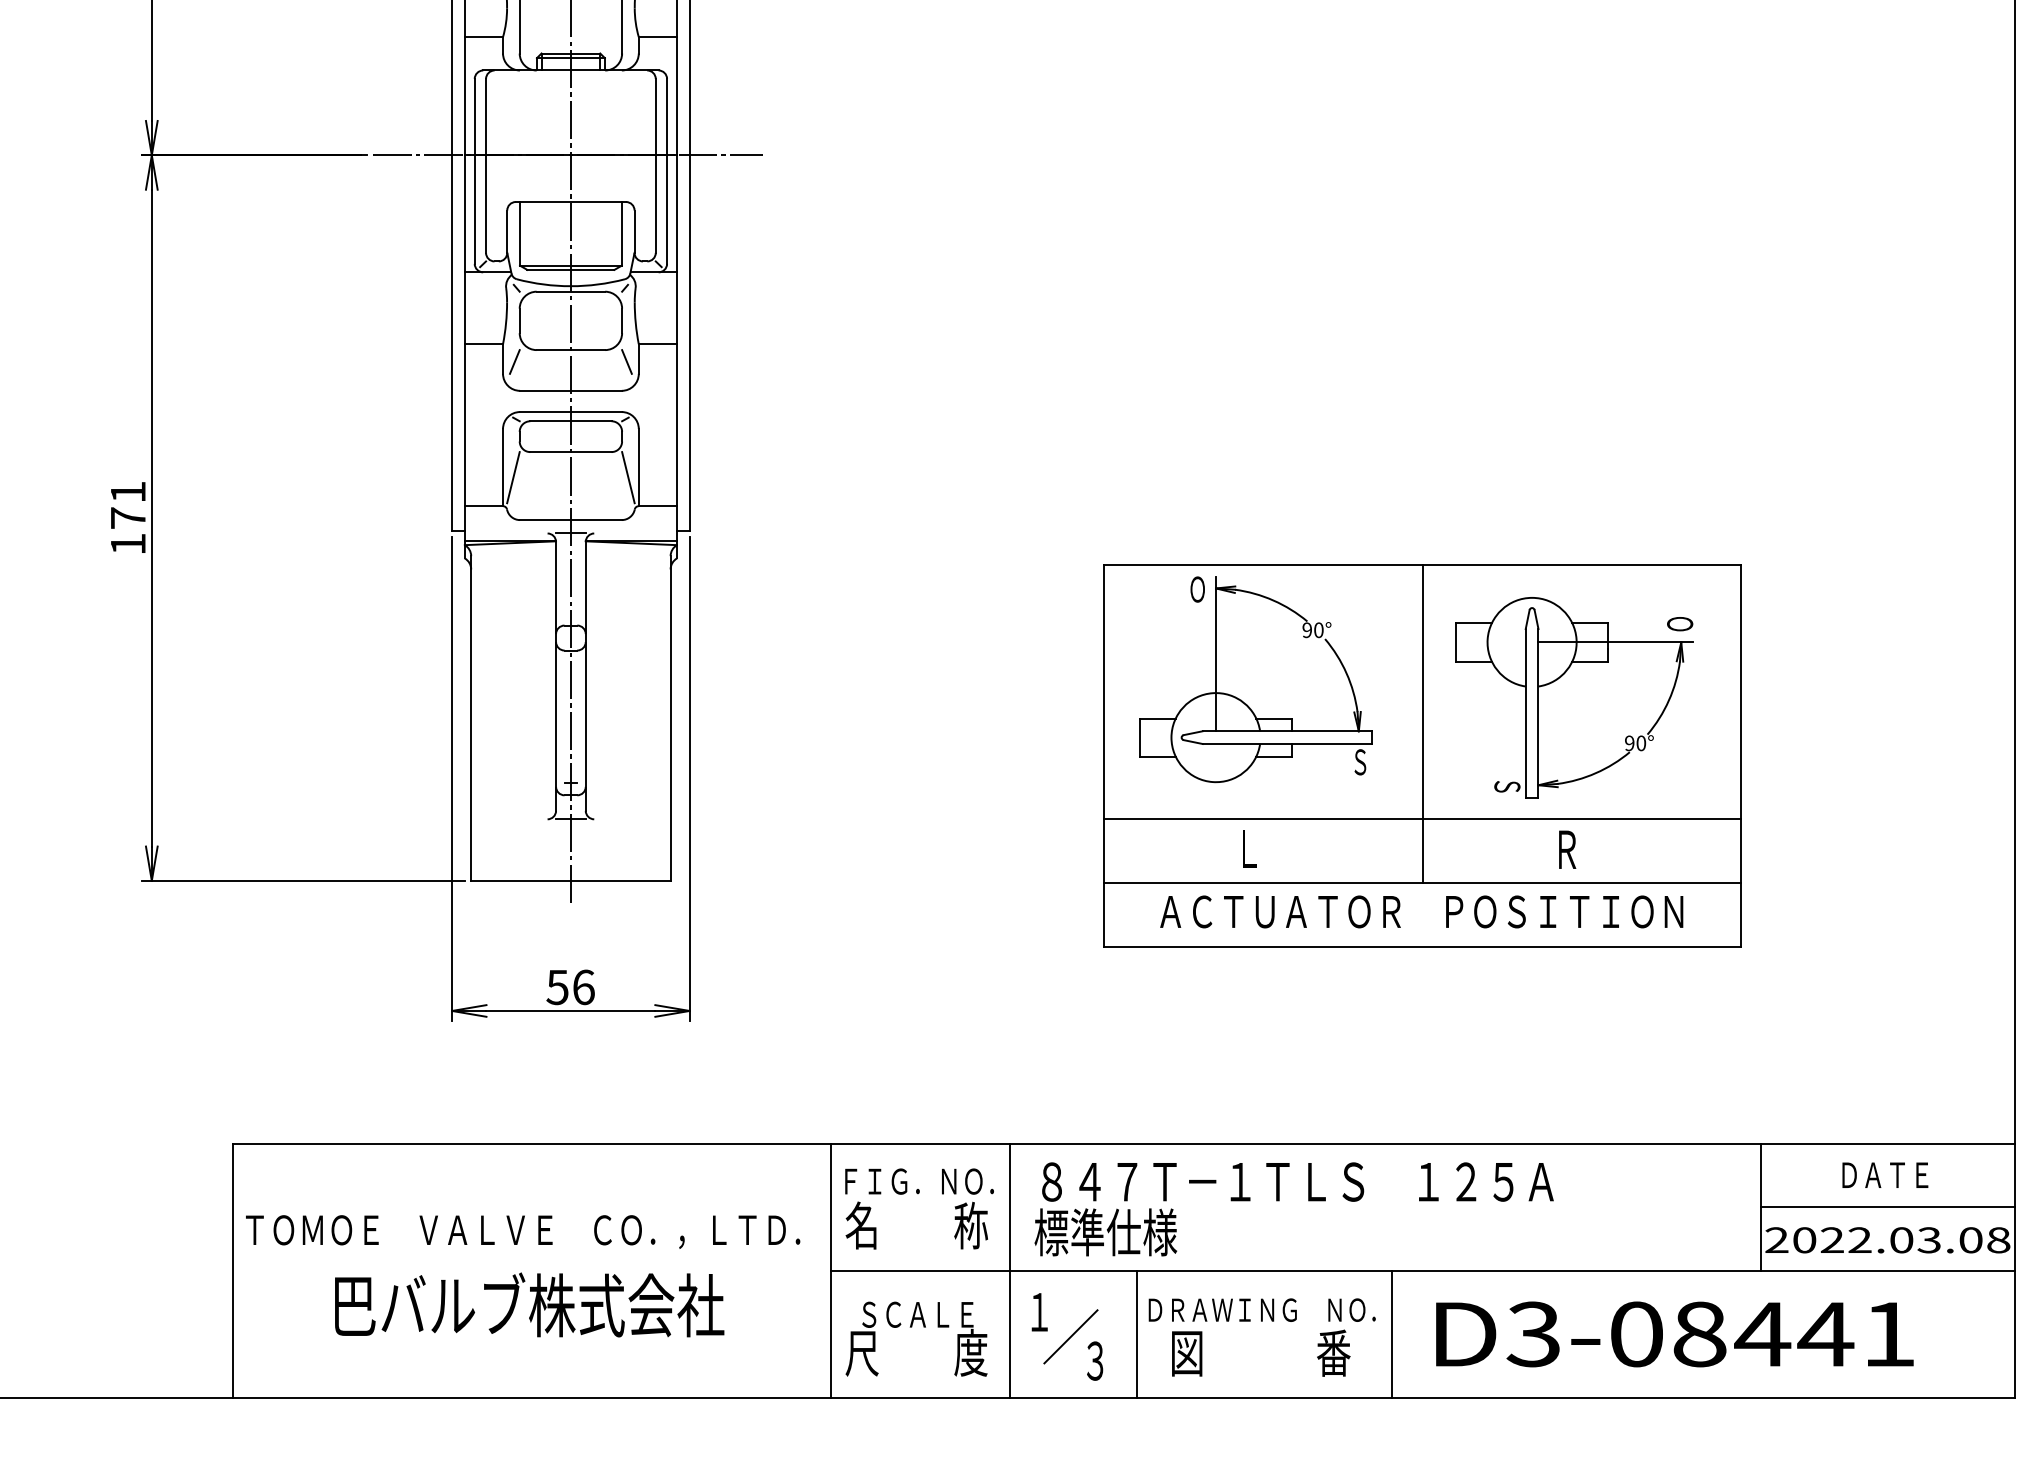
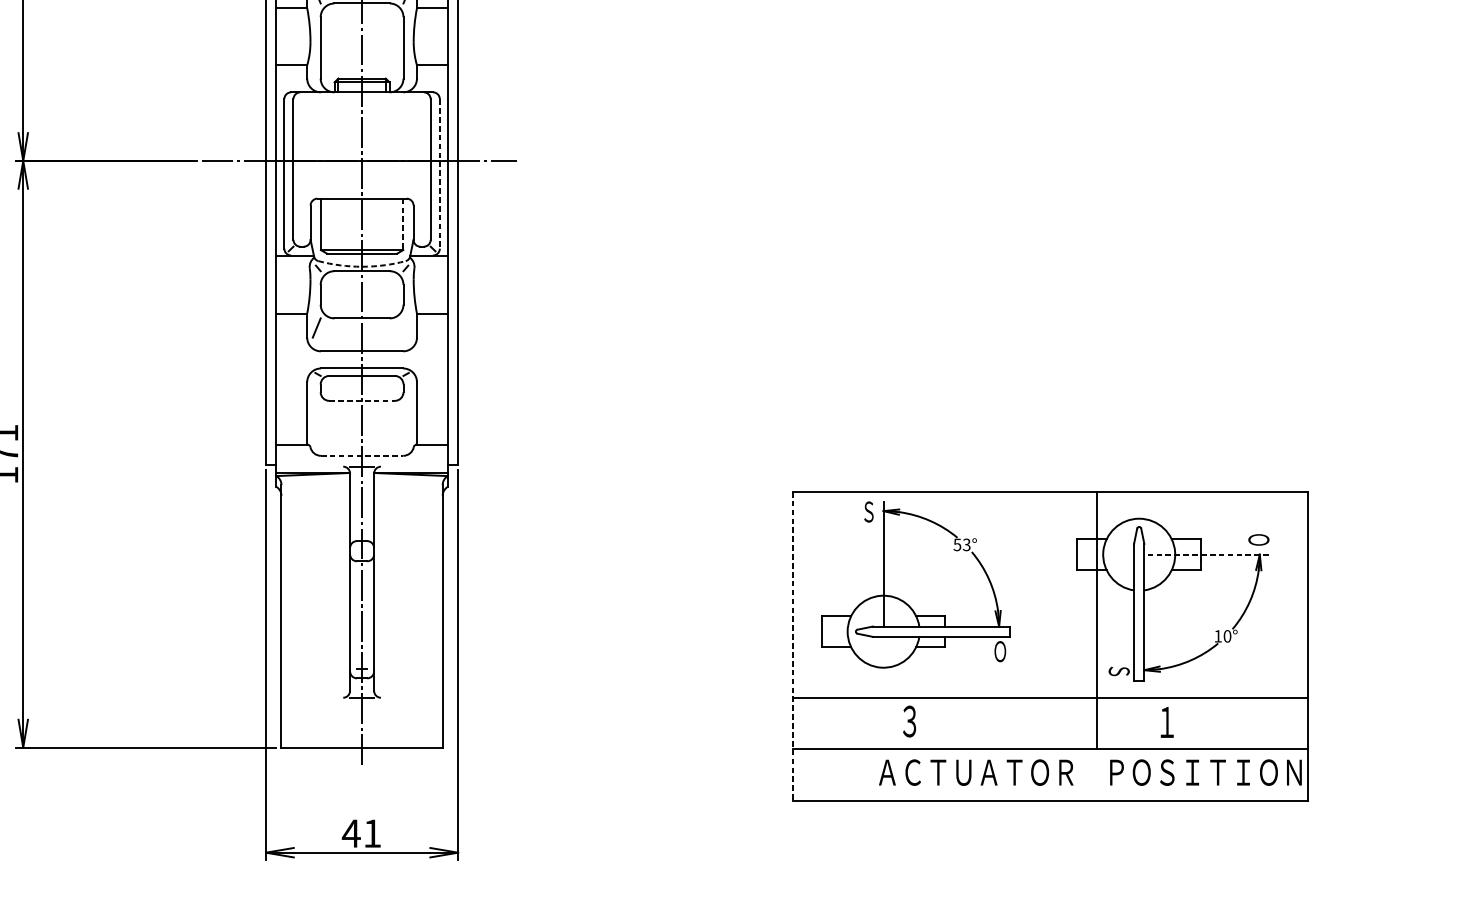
line: (667, 171) -> (440, 173), solid -> dashed
line: (621, 233) -> (402, 224), solid -> dashed
arc: (570, 286) -> (361, 266), solid -> dashed
line: (626, 361) -> (407, 327), removed
line: (570, 452) -> (361, 401), solid -> dashed
line: (513, 477) -> (315, 421), removed
line: (628, 477) -> (408, 421), removed
line: (570, 520) -> (361, 456), solid -> dashed
text: (1197, 589) -> (868, 511), Ｏ -> Ｓ
text: (1312, 629) -> (961, 544), 90° -> 53°
line: (1614, 642) -> (1205, 554), solid -> dashed
line: (1422, 723) -> (1096, 620), moved
text: (1629, 743) -> (1217, 636), 90° -> 10°
line: (1104, 755) -> (793, 646), solid -> dashed
text: (1360, 762) -> (1000, 651), Ｓ -> Ｏ
text: (1248, 848) -> (909, 721), Ｌ -> ３
text: (1567, 849) -> (1167, 722), Ｒ -> １
text: (1421, 911) -> (1090, 772), moved
text: (569, 987) -> (360, 833), 56 -> 41

